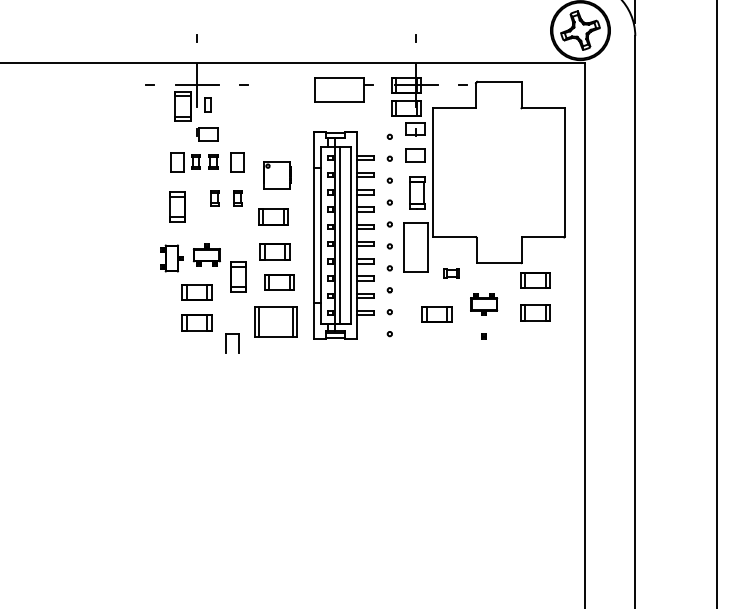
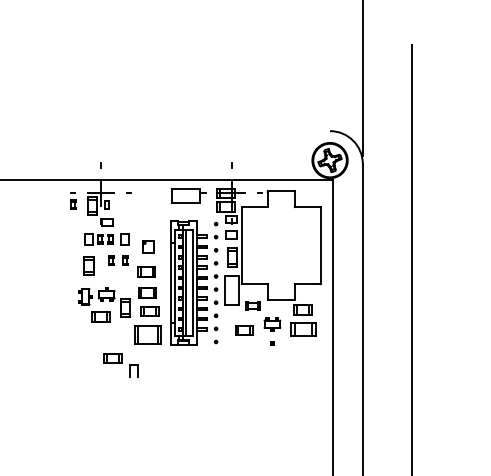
part: (151, 104) -> (73, 204), added
part: (276, 174) -> (148, 246), size x0.7
part: (450, 273) -> (252, 305), size x1.6
part: (534, 313) -> (302, 329), size x1.4
part: (209, 334) -> (120, 365), moved

